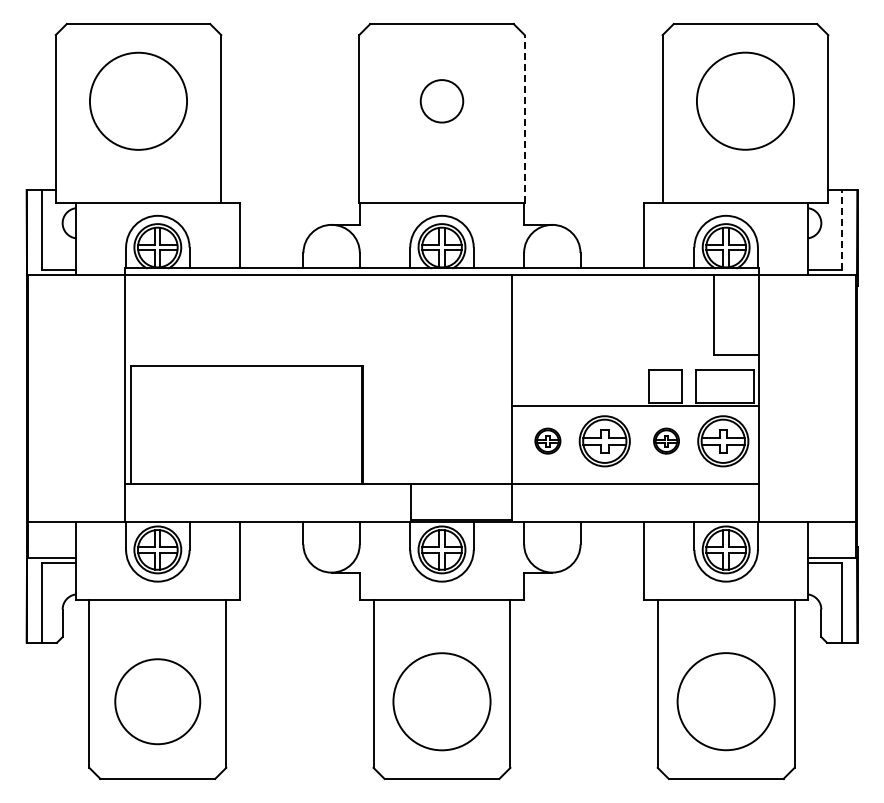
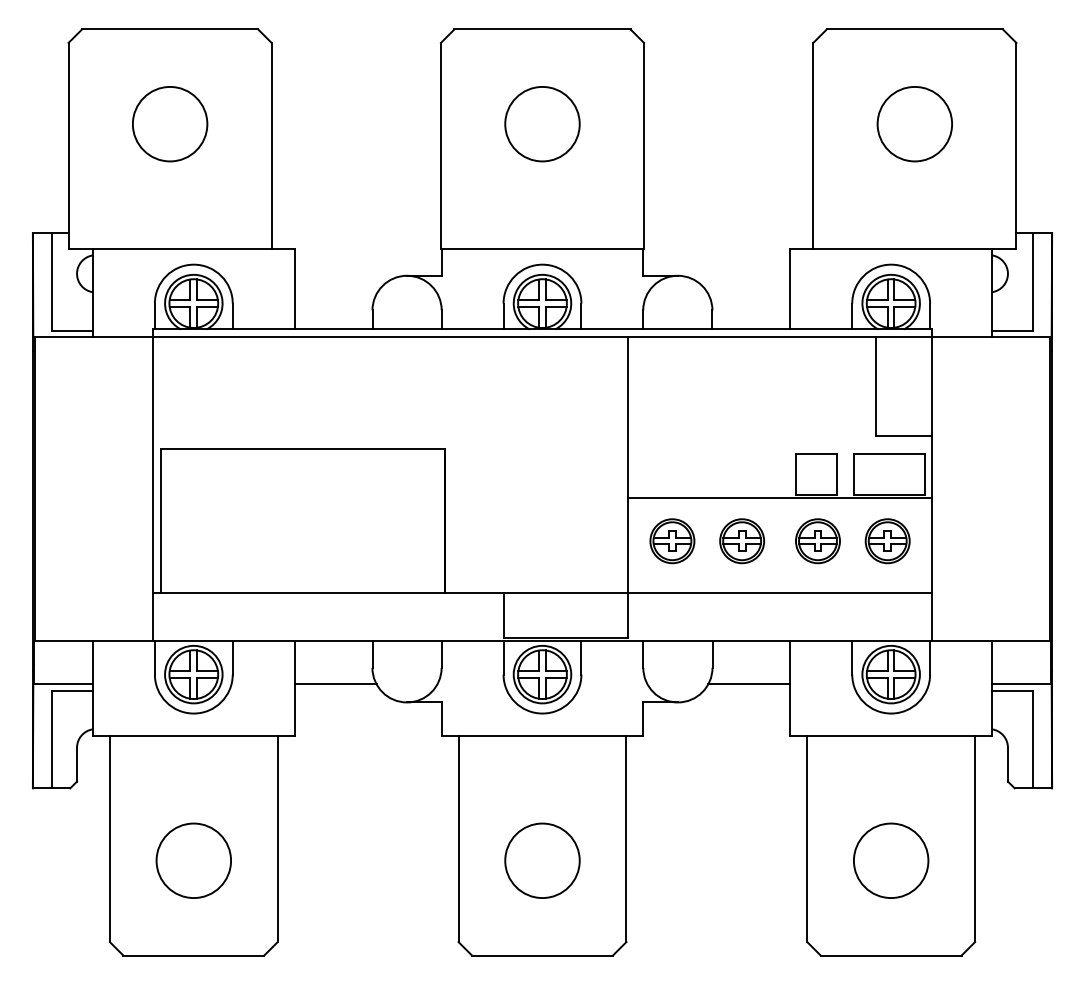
circle: (138, 100) -> (170, 123), size x0.62
circle: (441, 100) -> (541, 123), size x1.43
circle: (745, 101) -> (914, 124), size x0.62
line: (524, 118) -> (643, 145), dashed -> solid
line: (842, 229) -> (1033, 281), dashed -> solid
part: (547, 440) -> (671, 540), size x1.43
part: (604, 440) -> (741, 540), size x0.71
part: (666, 440) -> (817, 540), size x1.43
part: (723, 440) -> (887, 540), size x0.71
line: (273, 557) -> (335, 683), added
line: (610, 557) -> (749, 683), added
circle: (157, 701) -> (193, 860), size x0.71
circle: (441, 701) -> (541, 860), size x0.62
circle: (725, 701) -> (890, 860), size x0.62

